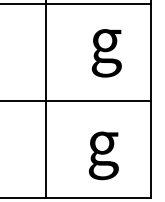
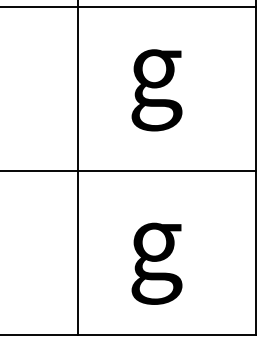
text: (106, 53) -> (156, 90), moved
text: (103, 155) -> (156, 263), moved

